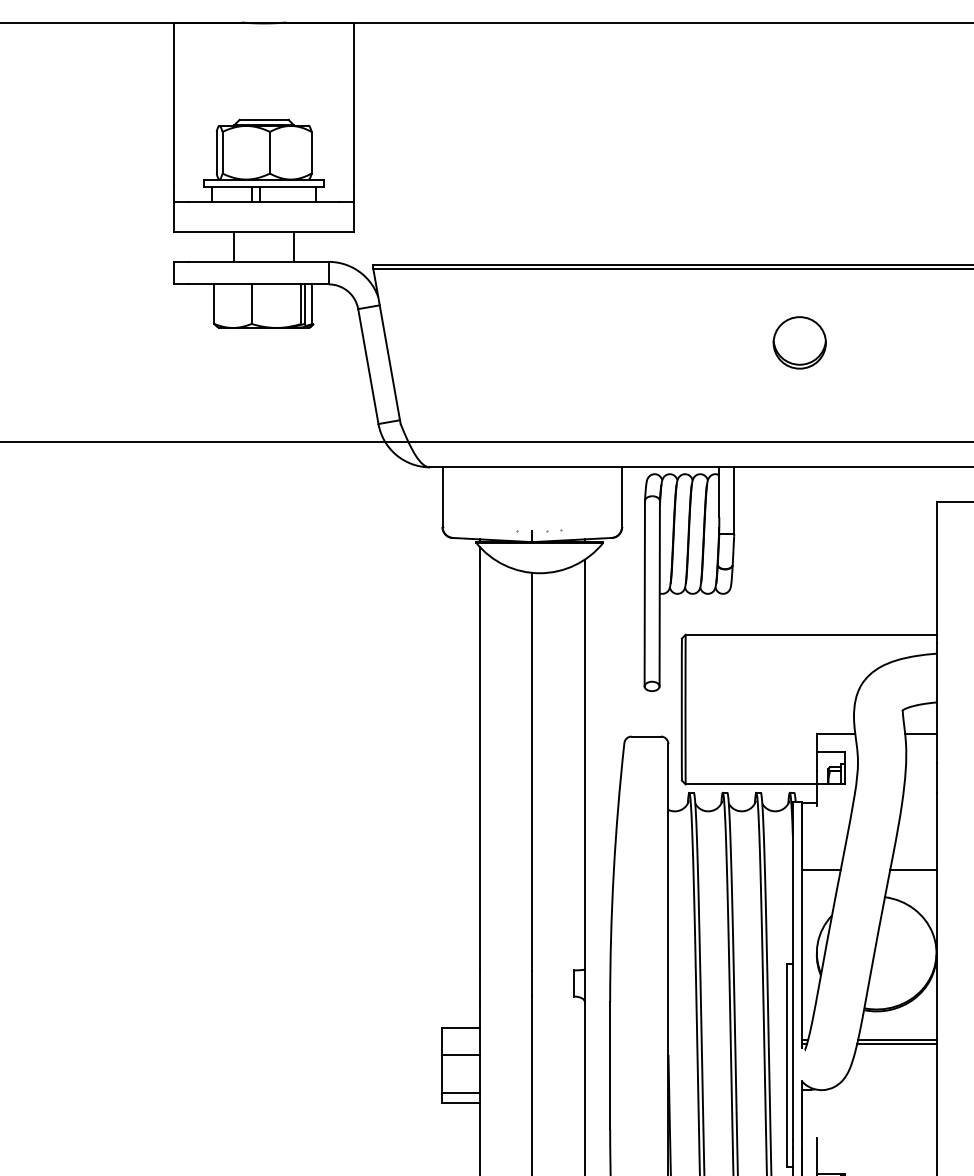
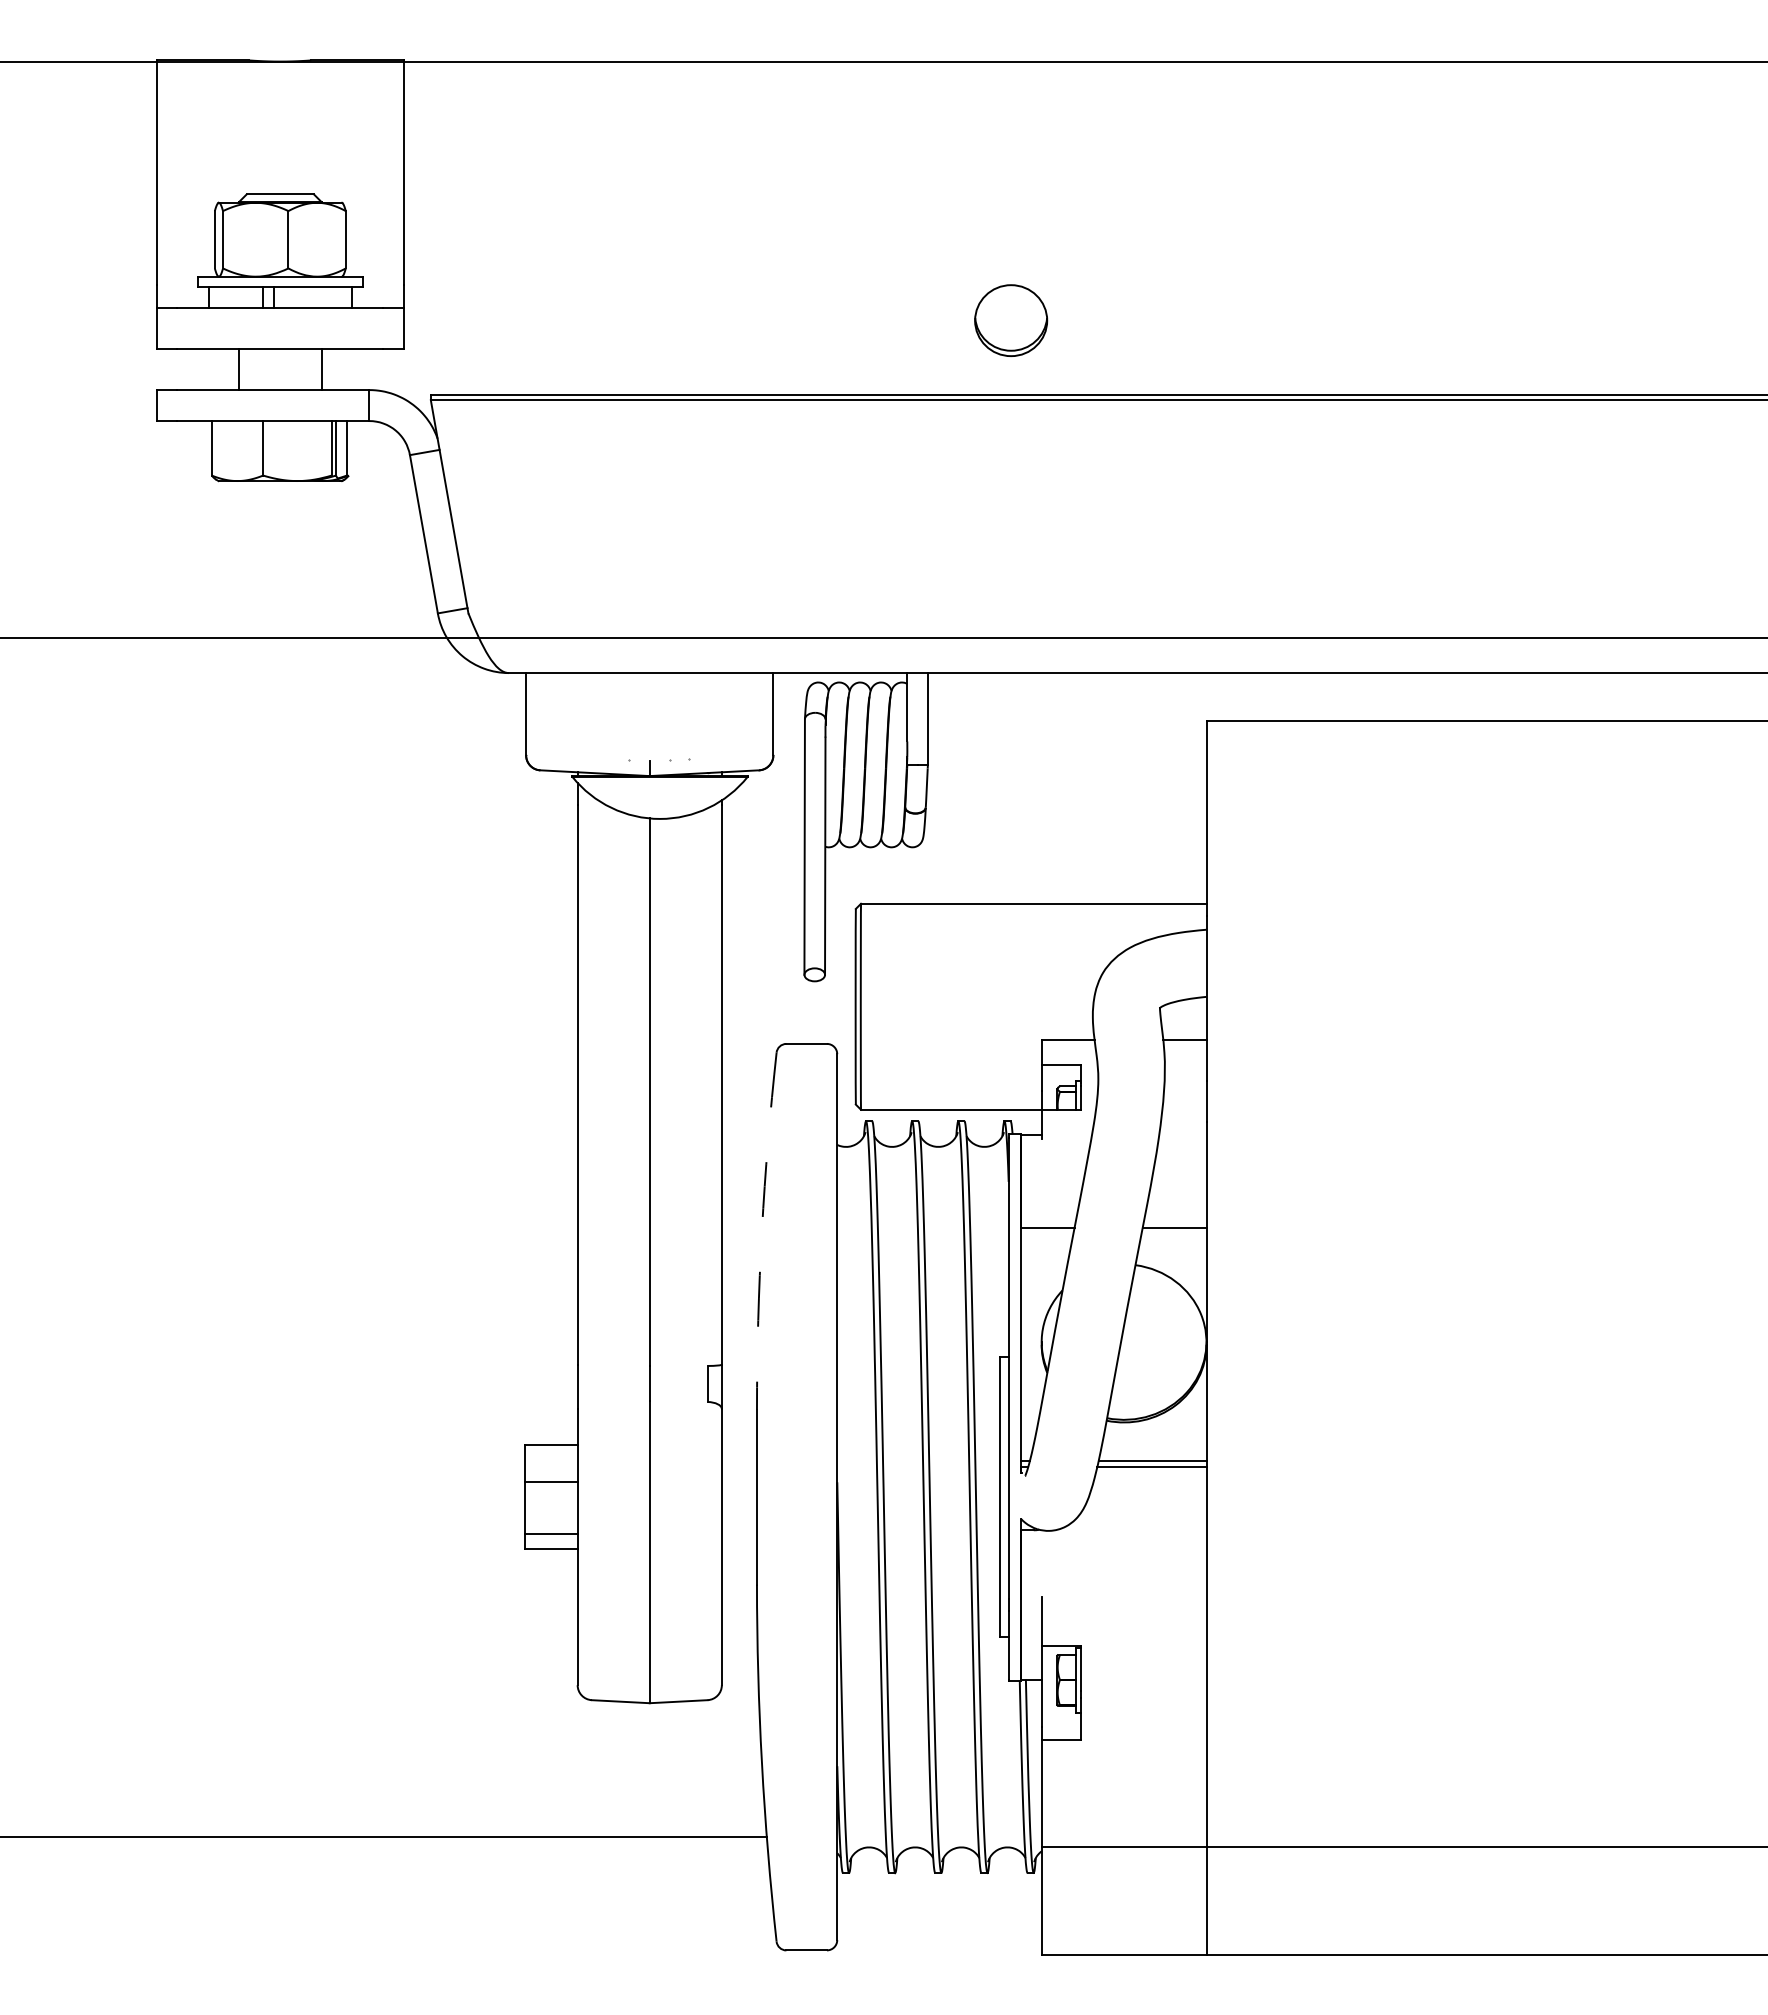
part: (800, 342) -> (1011, 320), moved
arc: (613, 872) -> (761, 1231), solid -> dashed

